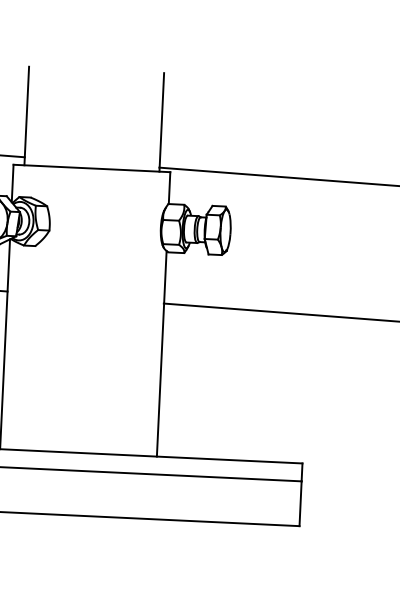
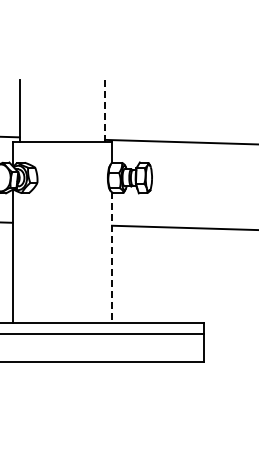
line: (162, 122) -> (105, 111), solid -> dashed
line: (162, 355) -> (112, 258), solid -> dashed

